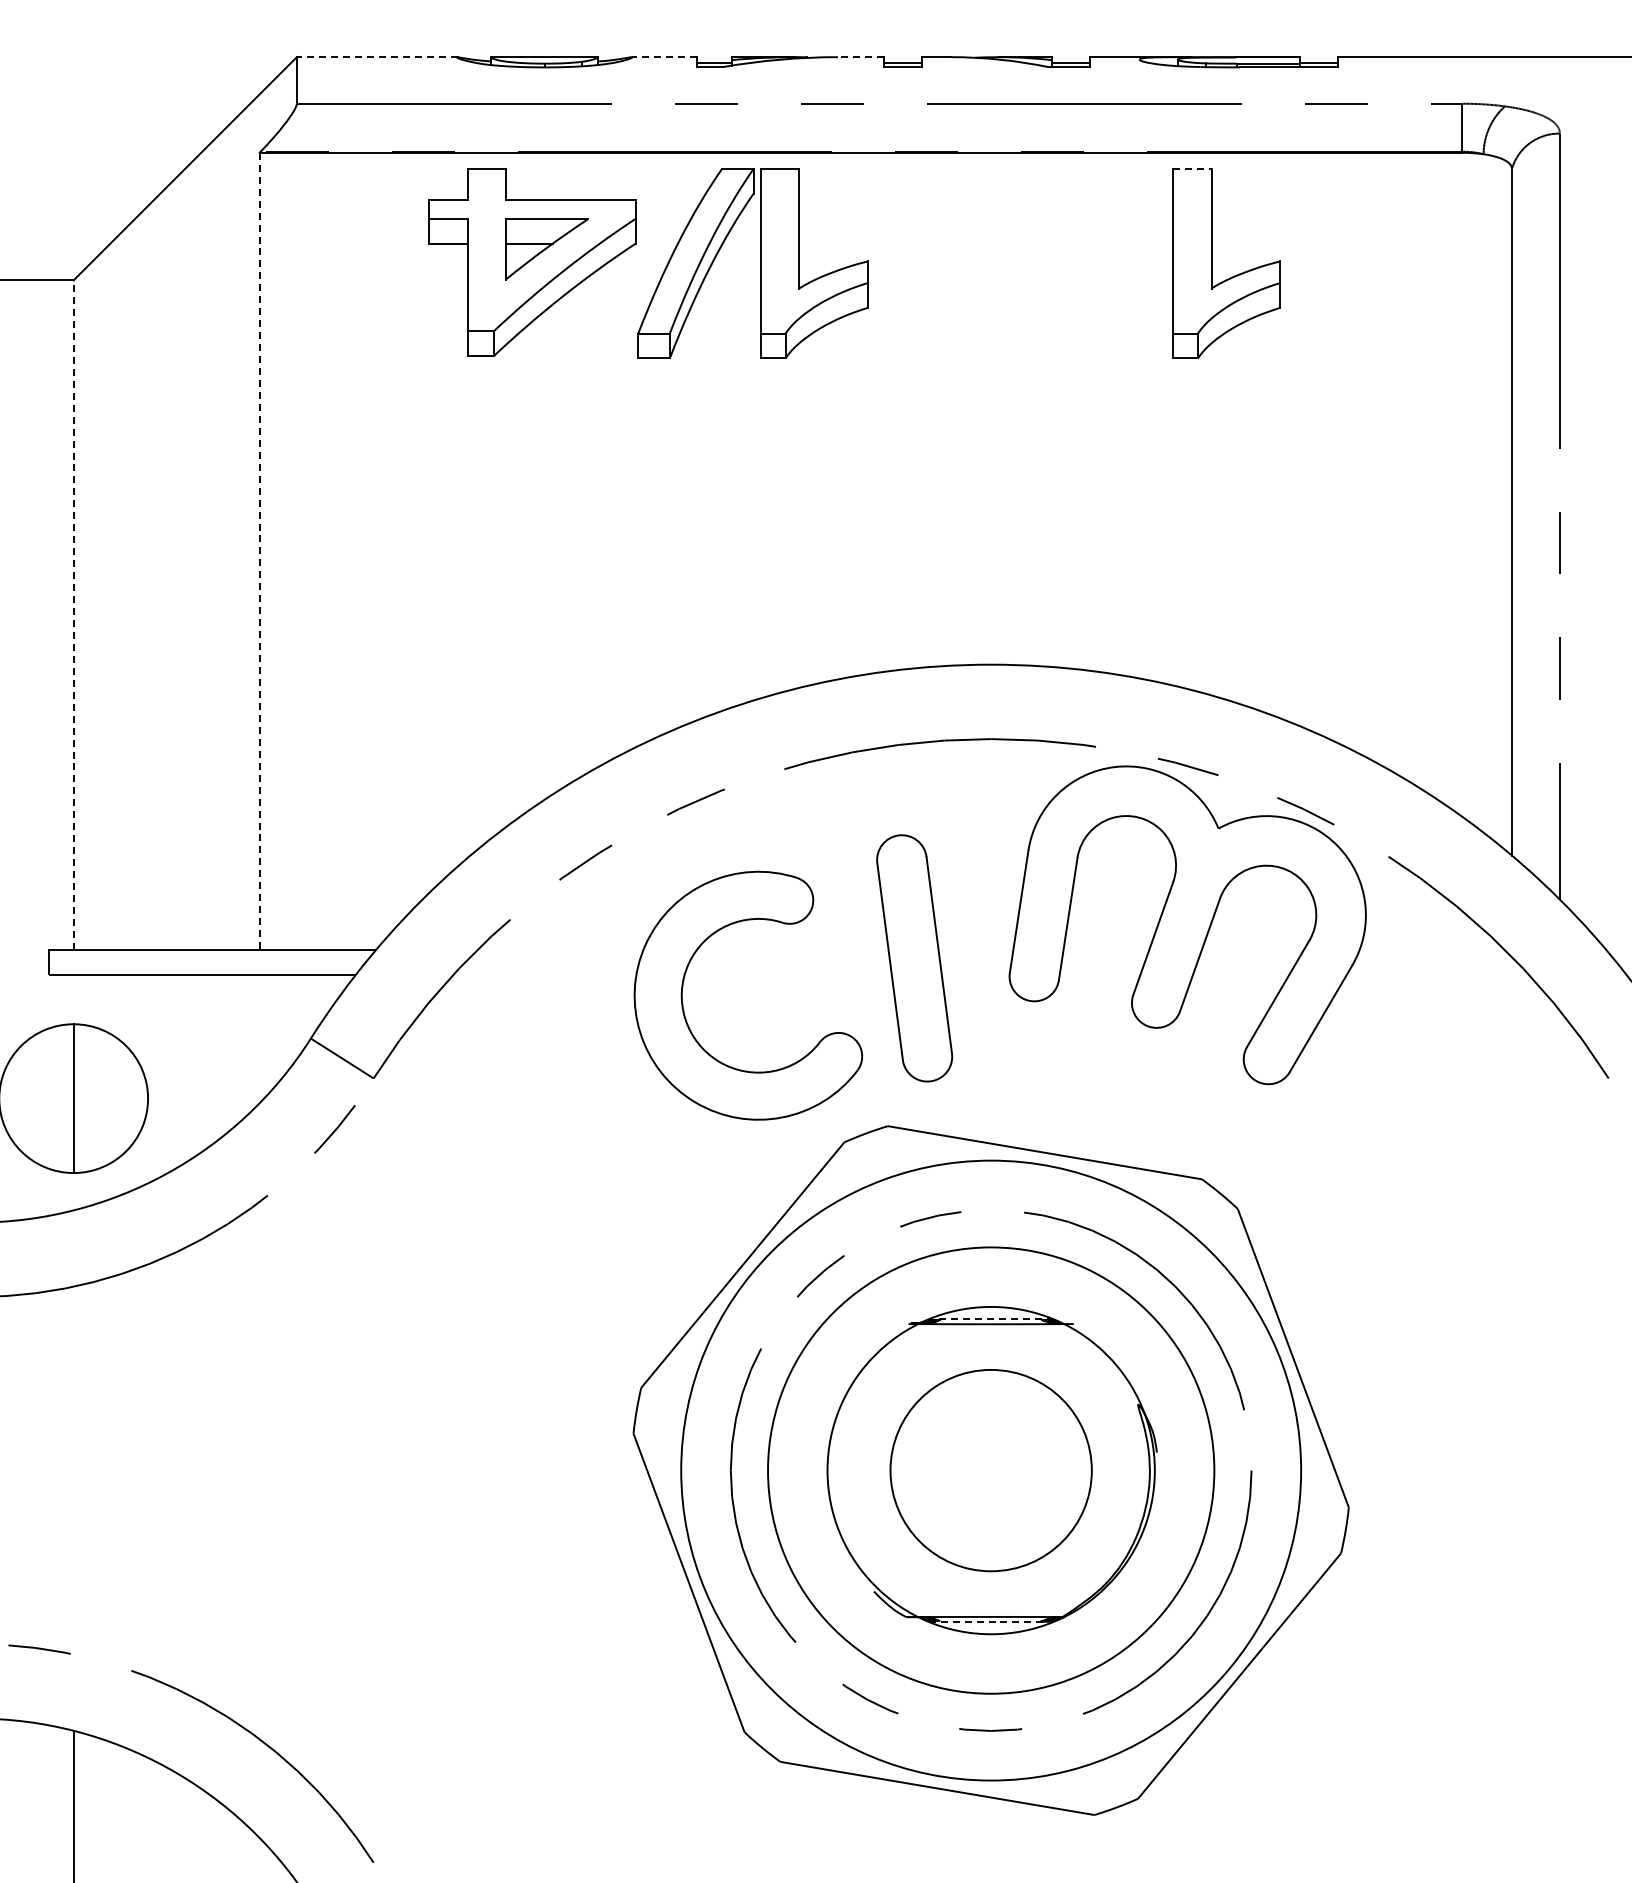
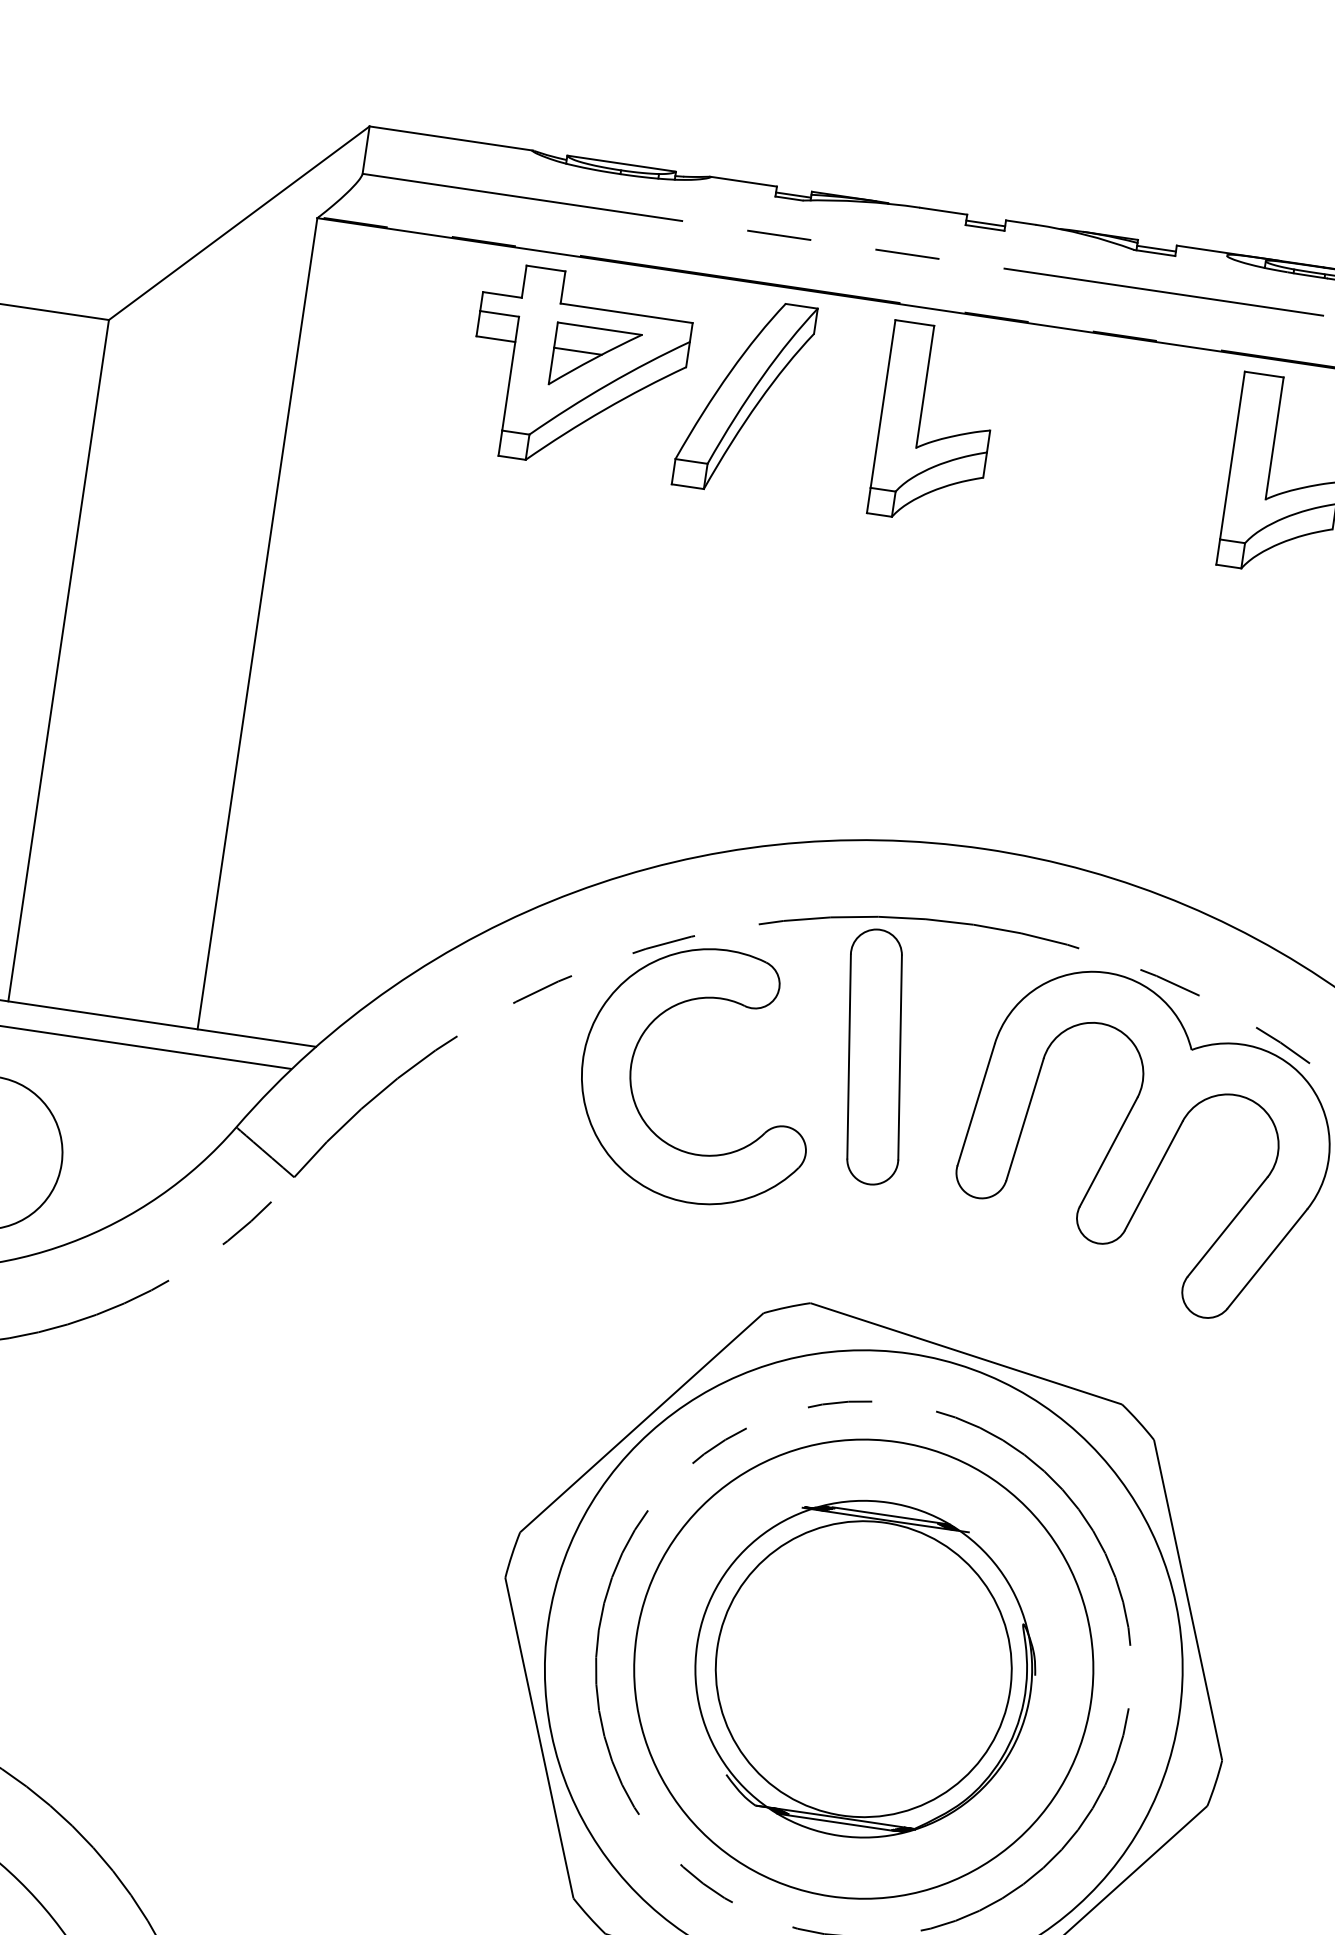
line: (376, 57) -> (450, 138), dashed -> solid
line: (664, 57) -> (743, 182), dashed -> solid
line: (860, 57) -> (943, 211), dashed -> solid
line: (1192, 168) -> (1264, 374), dashed -> solid
part: (821, 275) -> (940, 437), moved
line: (259, 551) -> (257, 623), dashed -> solid
line: (73, 615) -> (58, 661), dashed -> solid
part: (914, 958) -> (874, 1057), moved
part: (683, 987) -> (634, 1057), moved
line: (995, 1319) -> (890, 1516), dashed -> solid
circle: (991, 1470) -> (864, 1669), size x1.43
line: (985, 1621) -> (835, 1821), dashed -> solid

